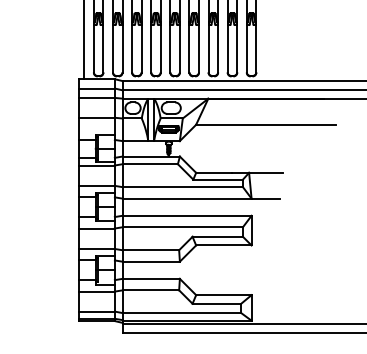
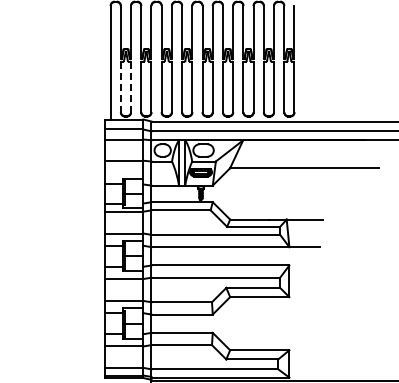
line: (103, 48) -> (131, 86), solid -> dashed
line: (93, 49) -> (120, 87), solid -> dashed

